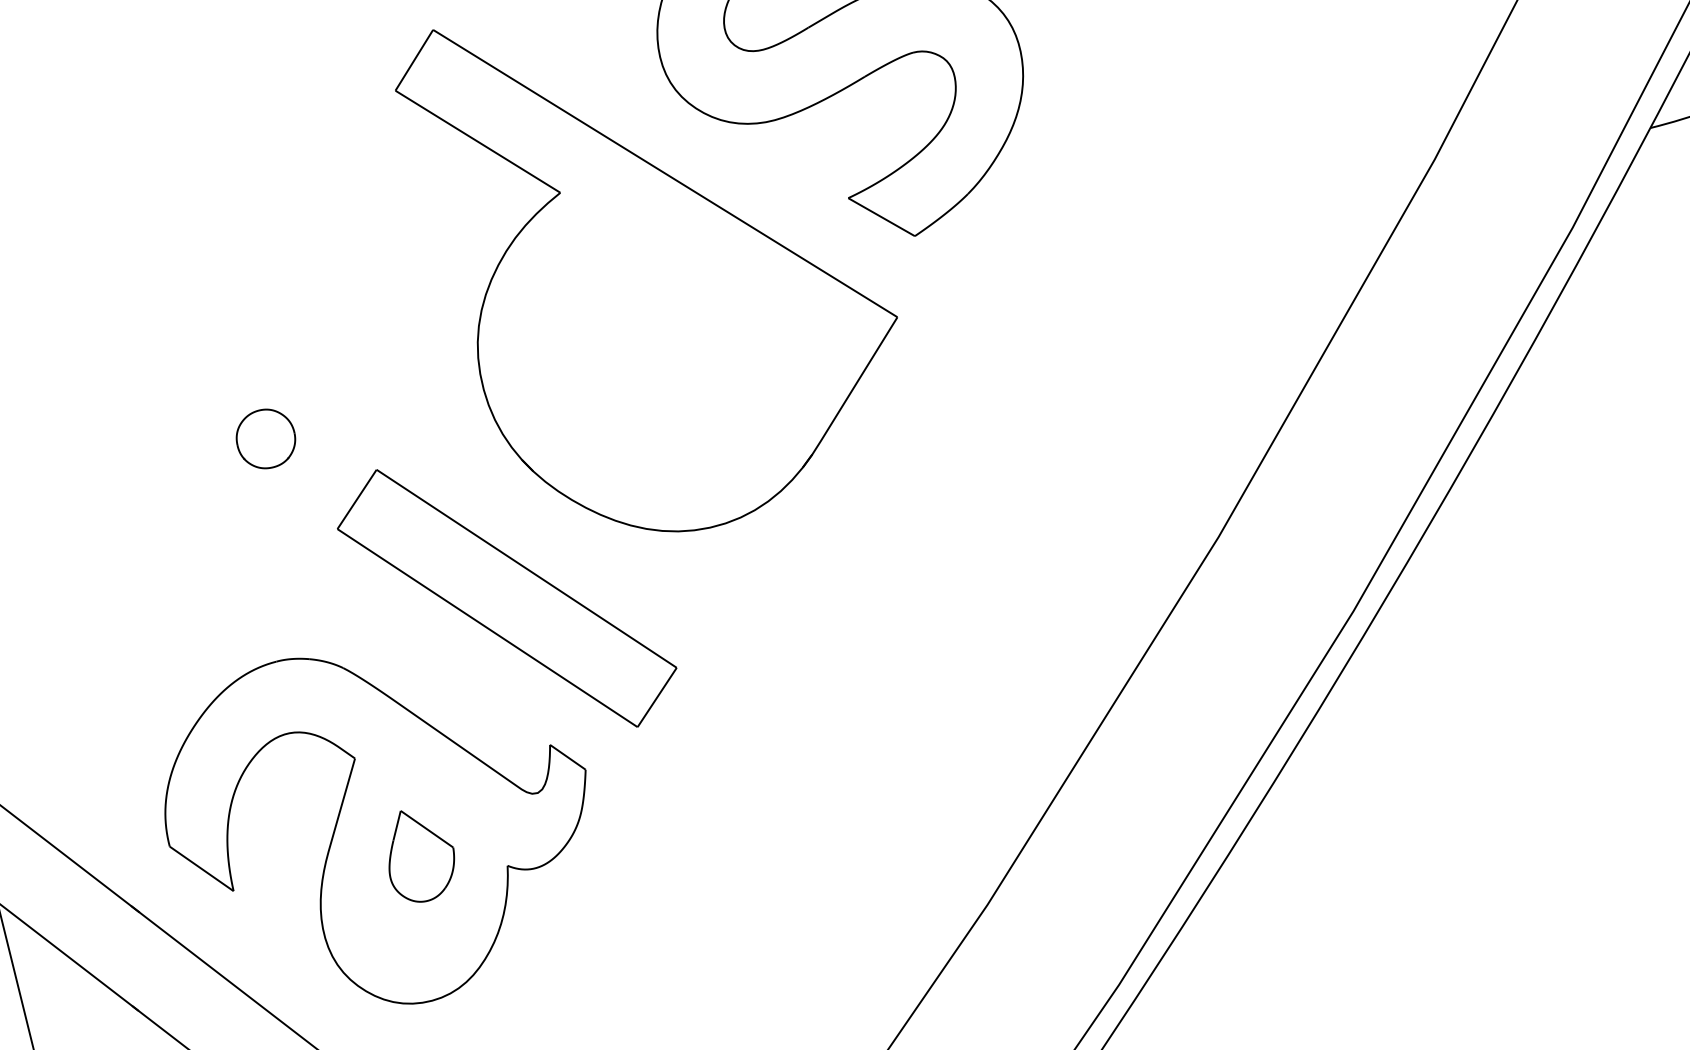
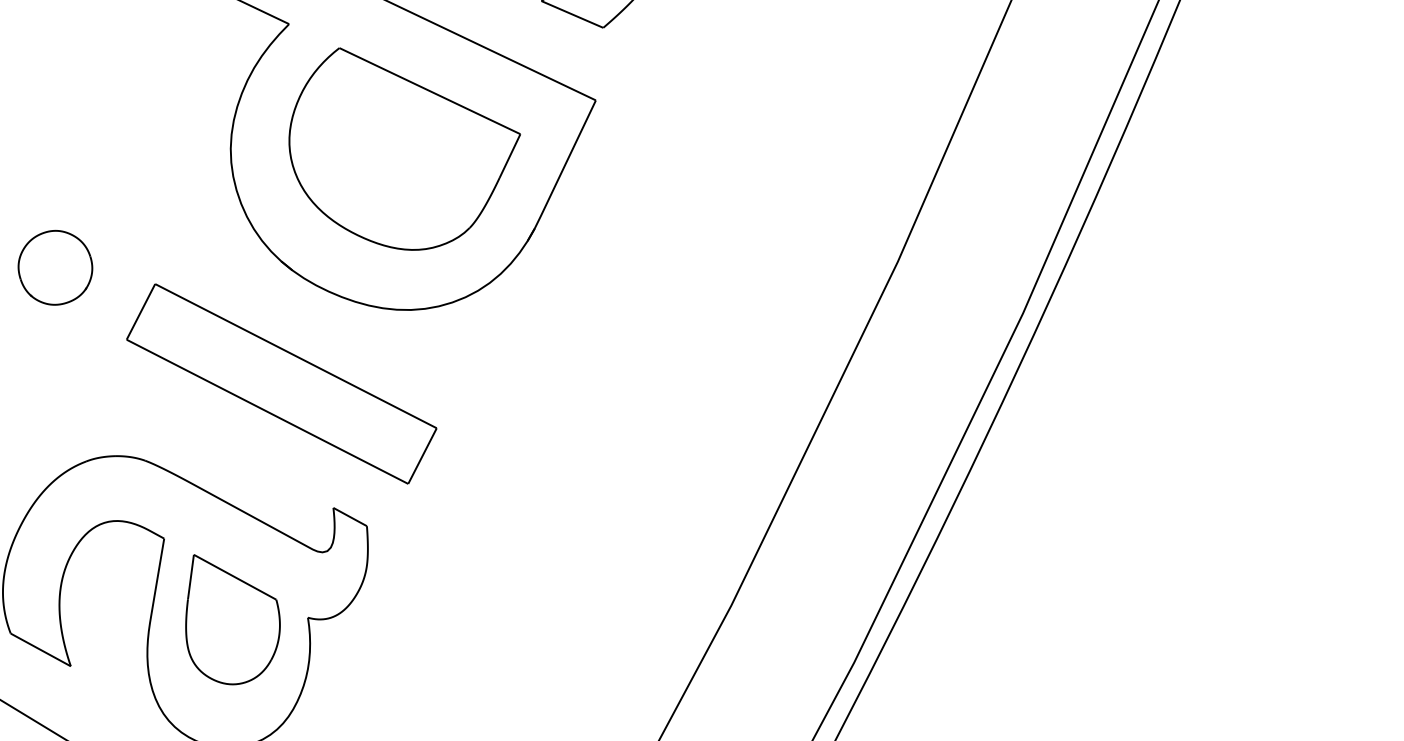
part: (676, 344) -> (405, 145), added
part: (265, 438) -> (55, 267), size x1.43
part: (421, 856) -> (231, 617), size x1.67

